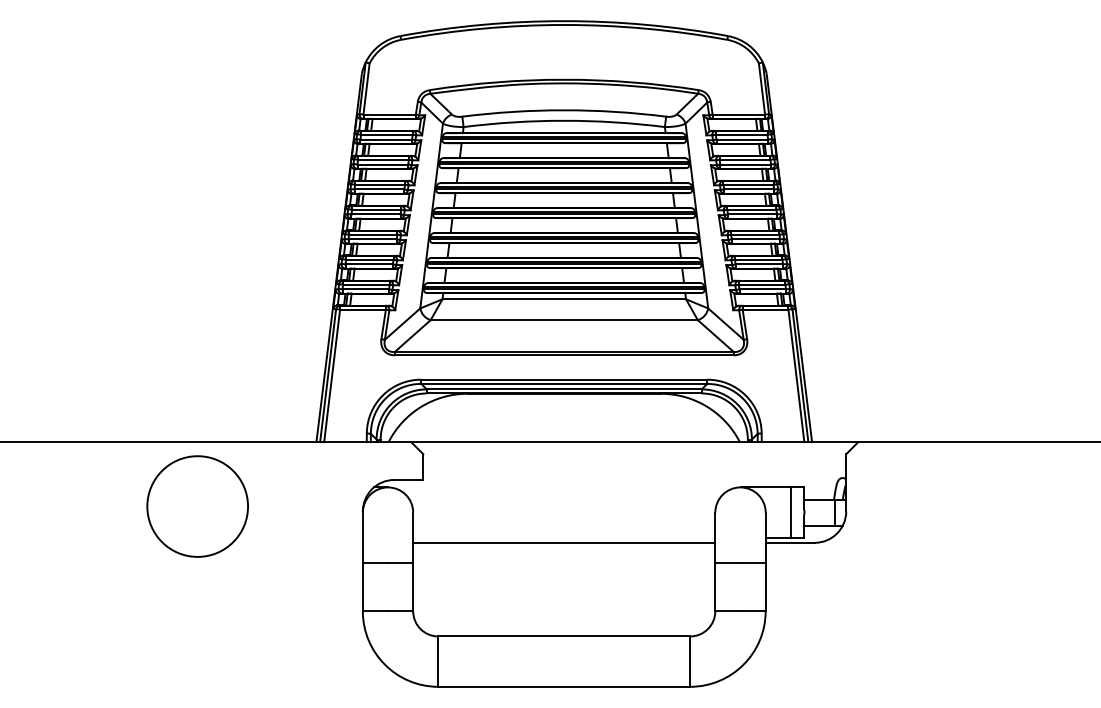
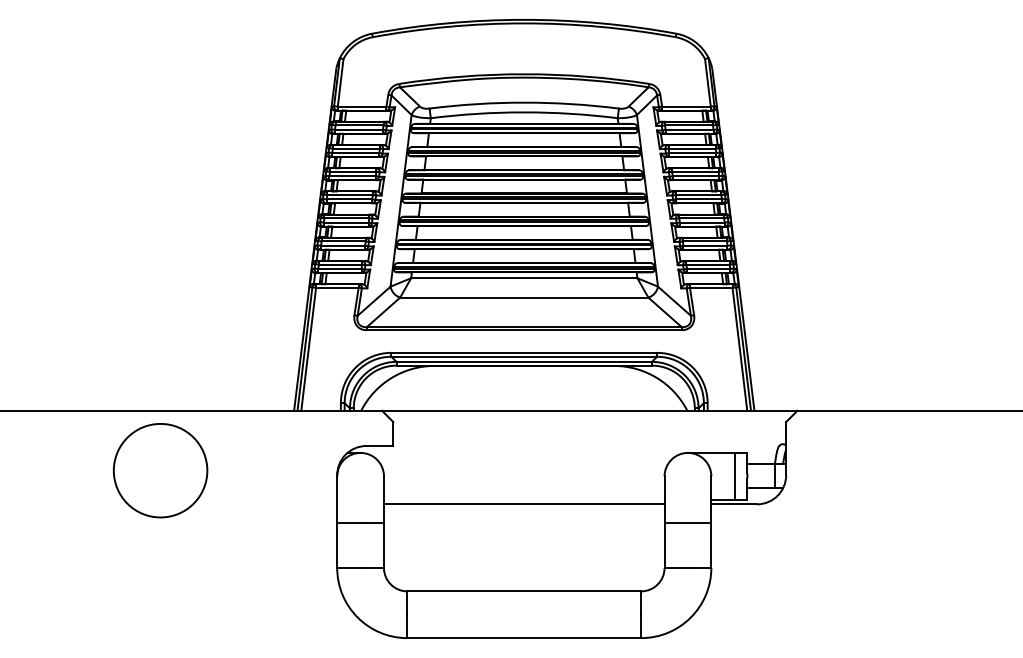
circle: (197, 506) -> (160, 470), moved

